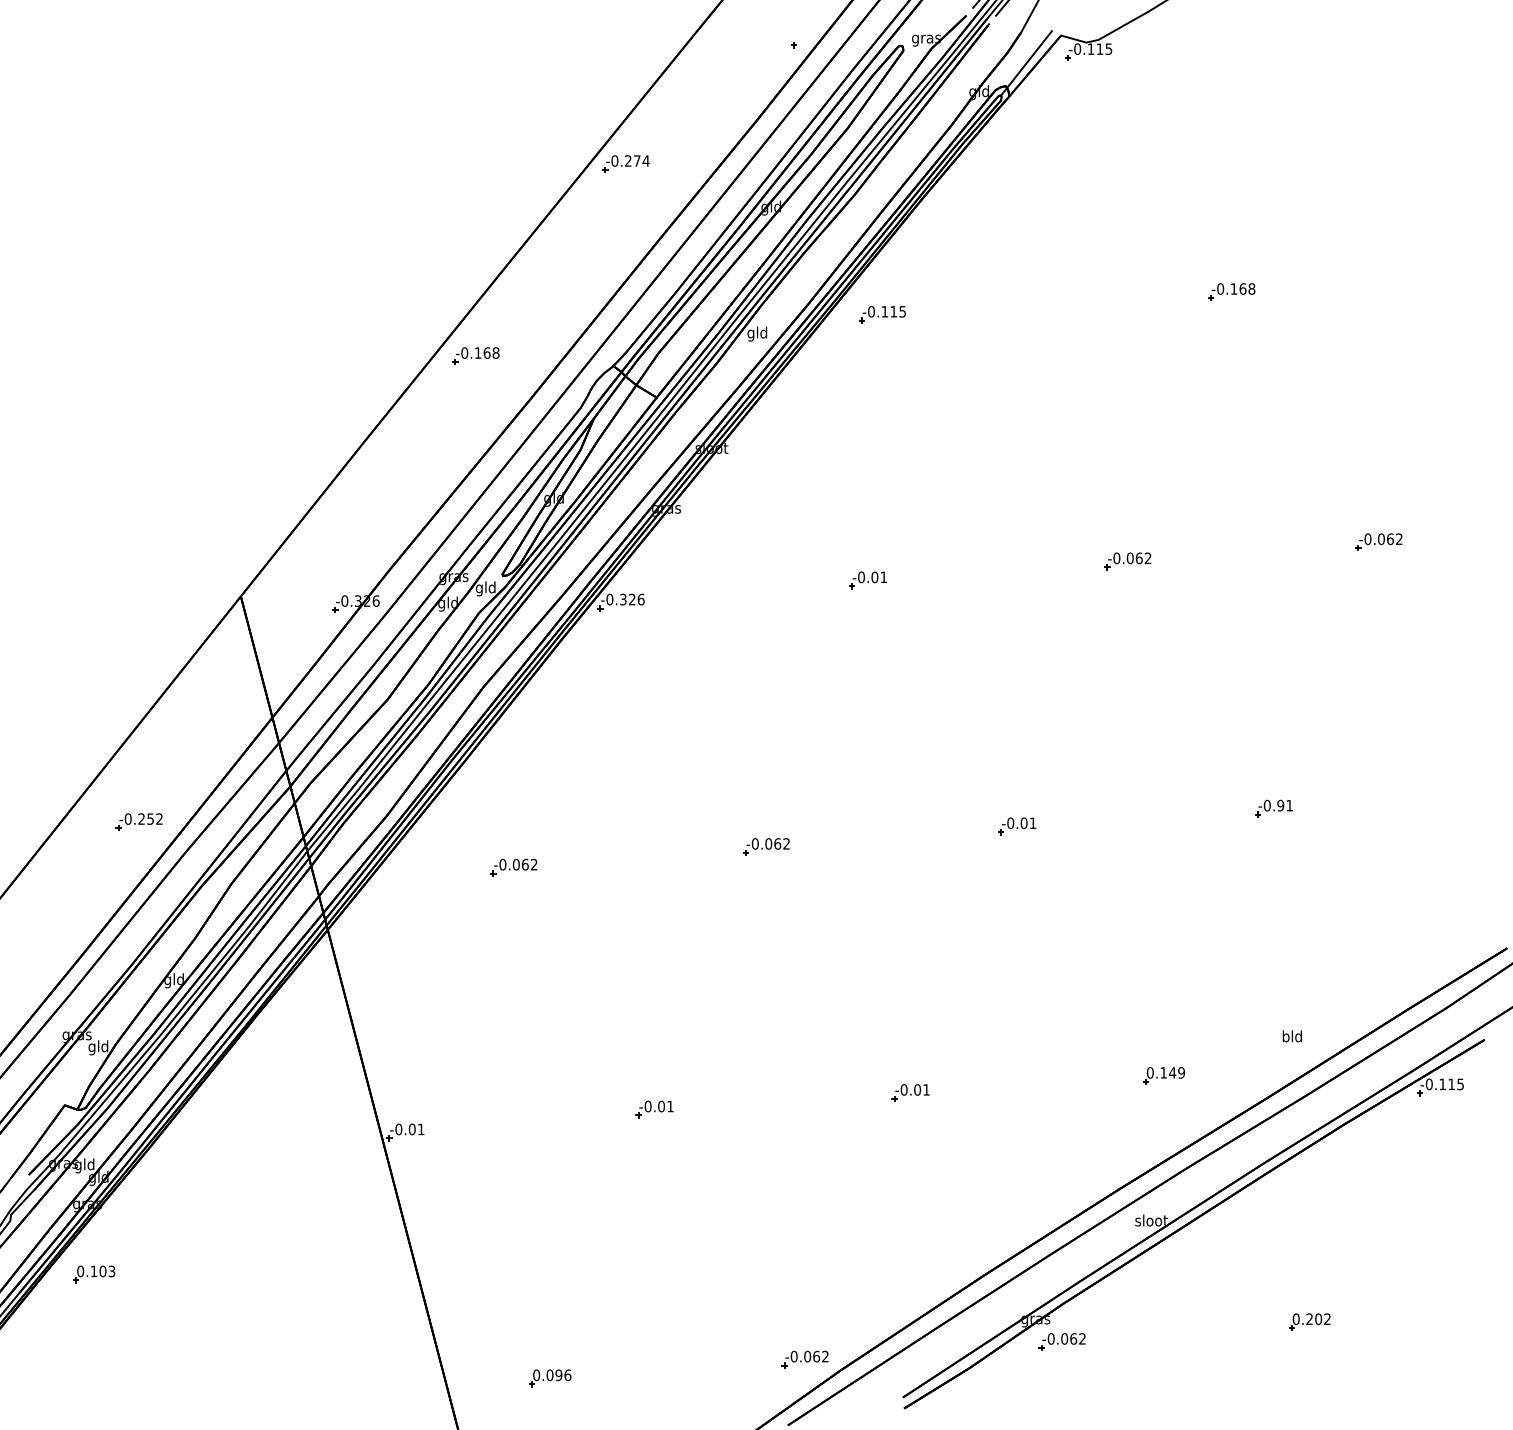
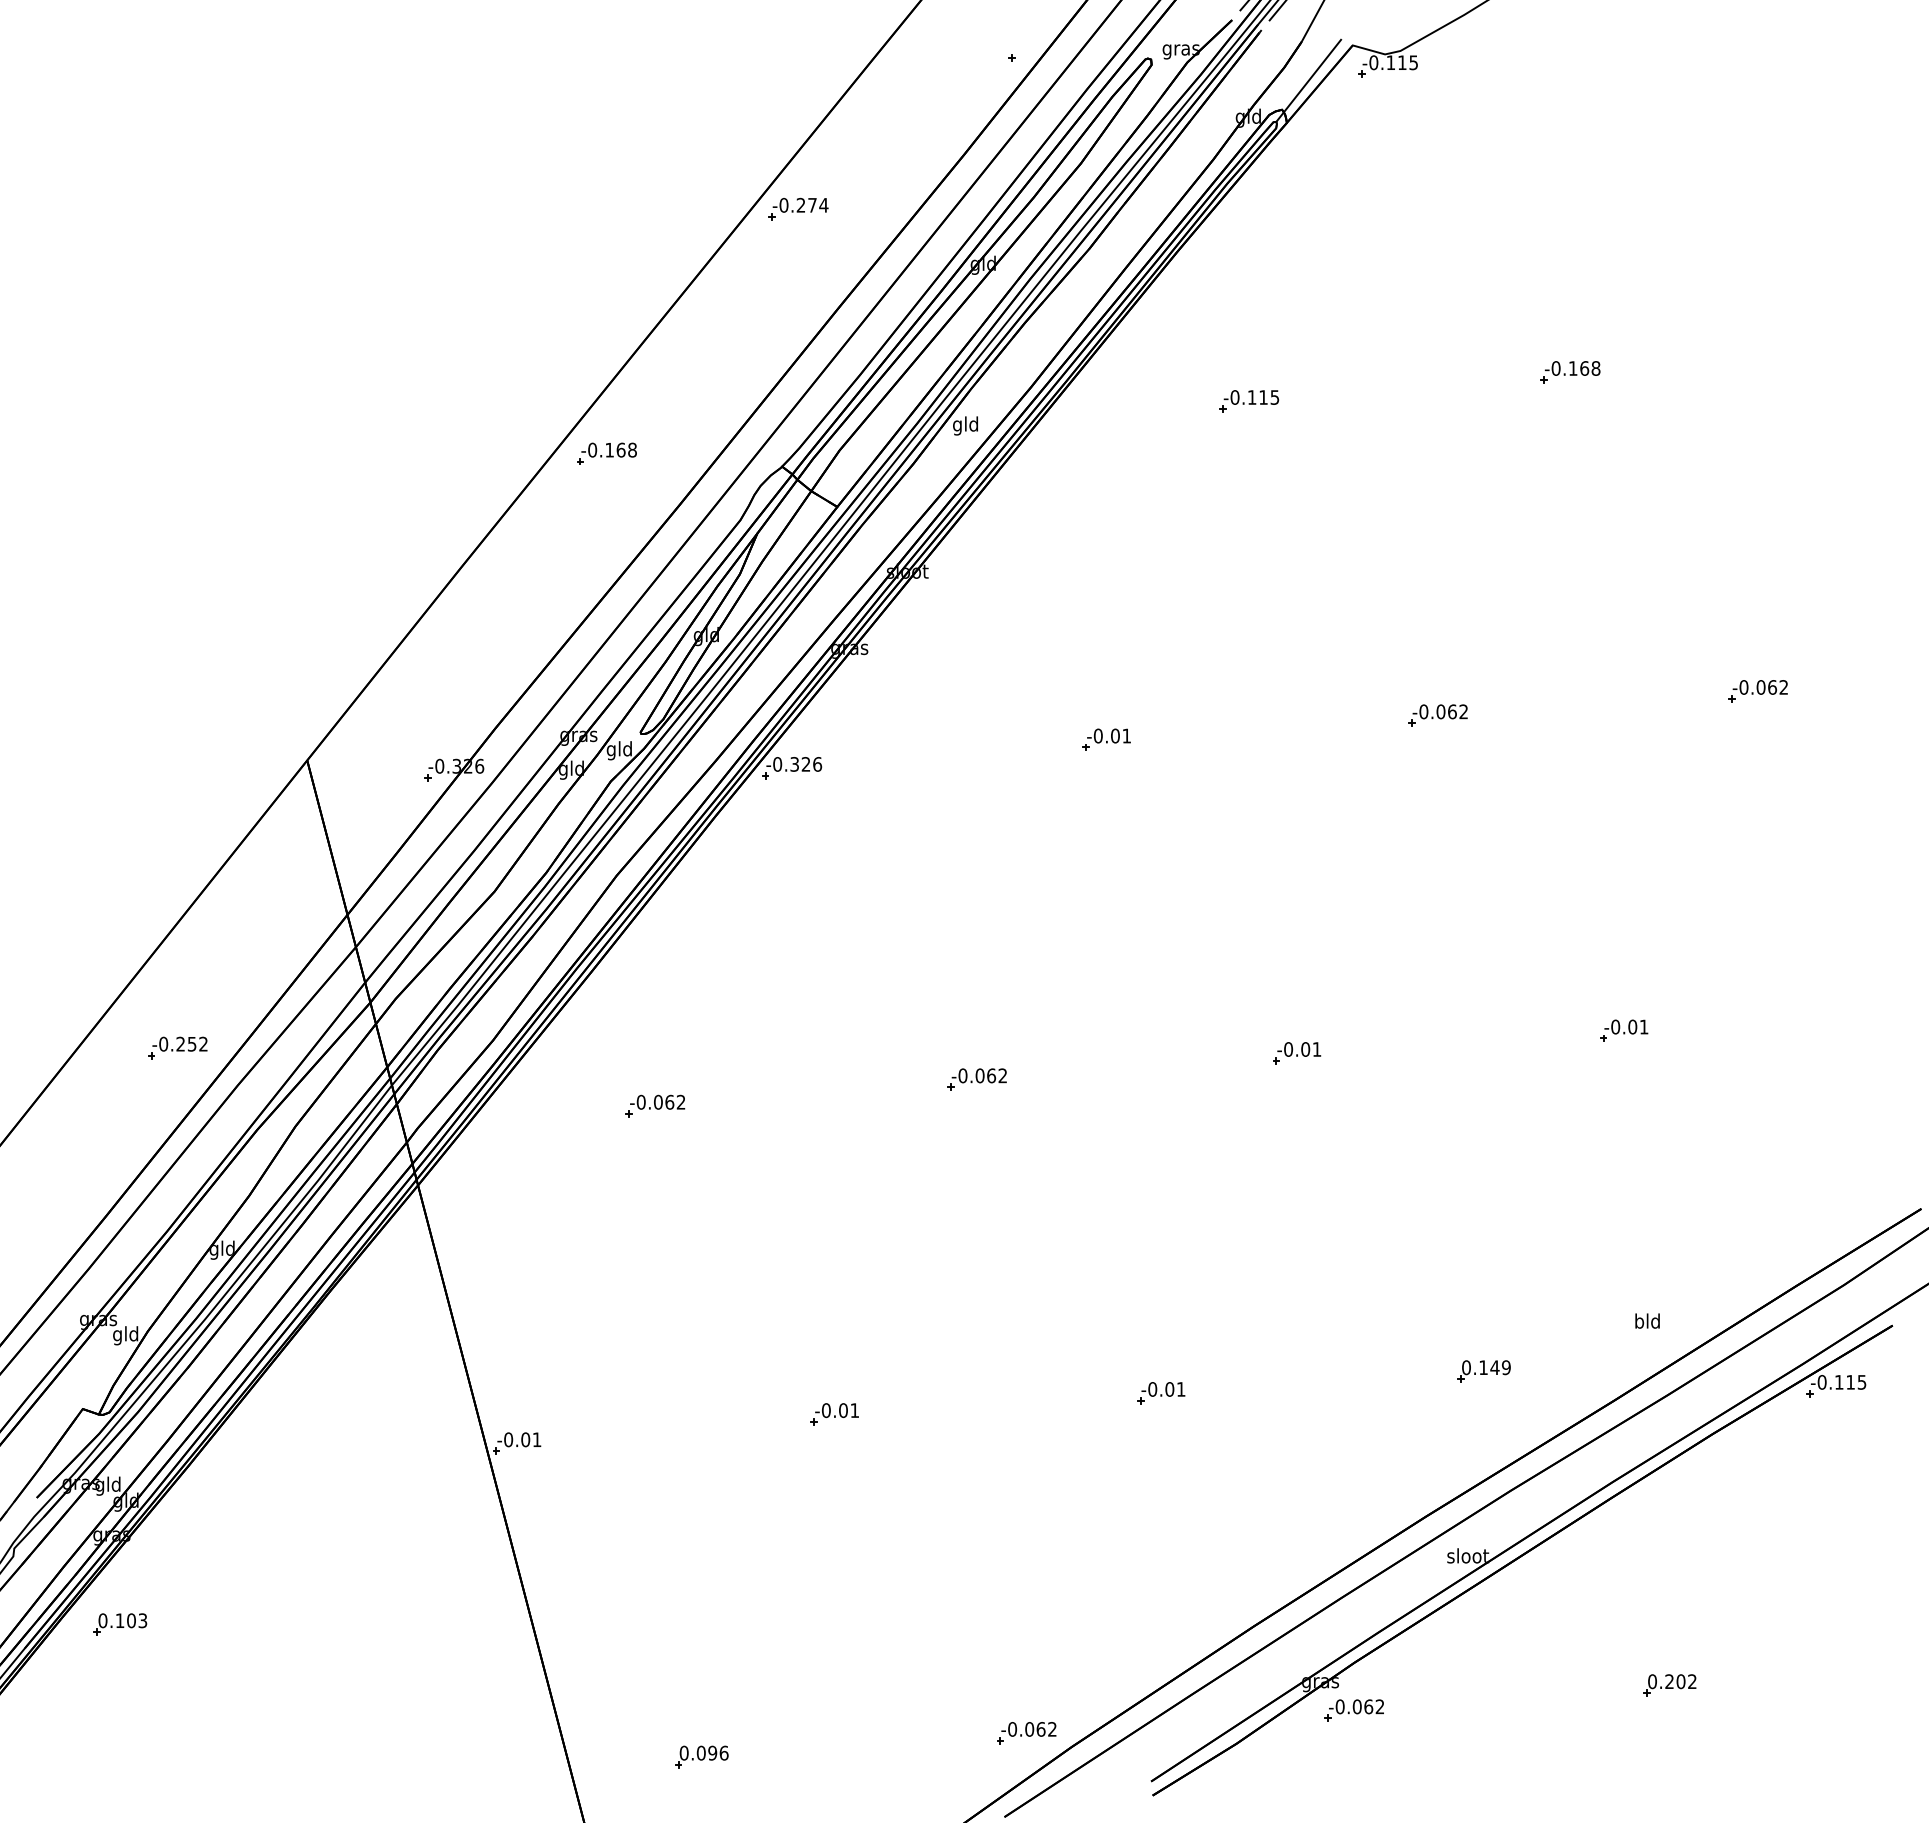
part: (882, 314) -> (1249, 401), moved
text: (1280, 805) -> (1632, 1026), -0.91 -> -0.01

